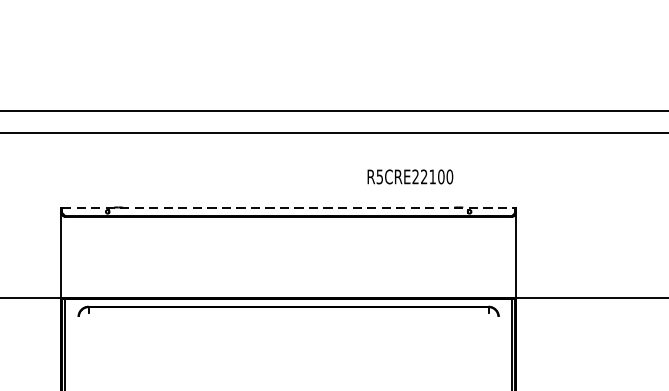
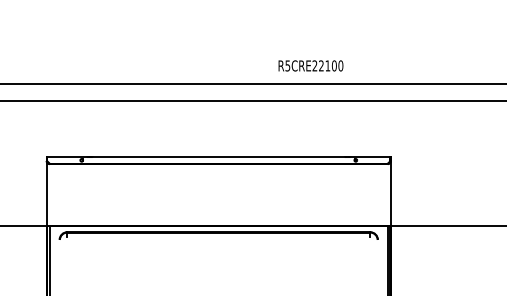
text: (409, 176) -> (310, 65), moved
line: (288, 208) -> (218, 157), dashed -> solid

